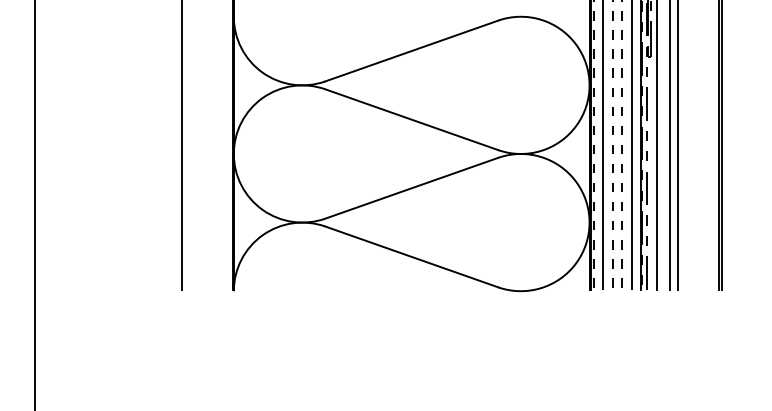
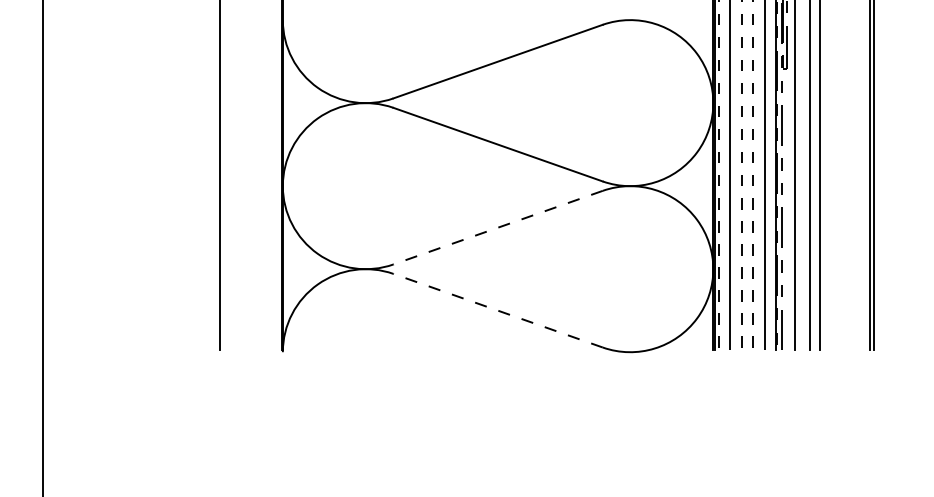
line: (412, 188) -> (498, 227), solid -> dashed
line: (412, 256) -> (498, 310), solid -> dashed

